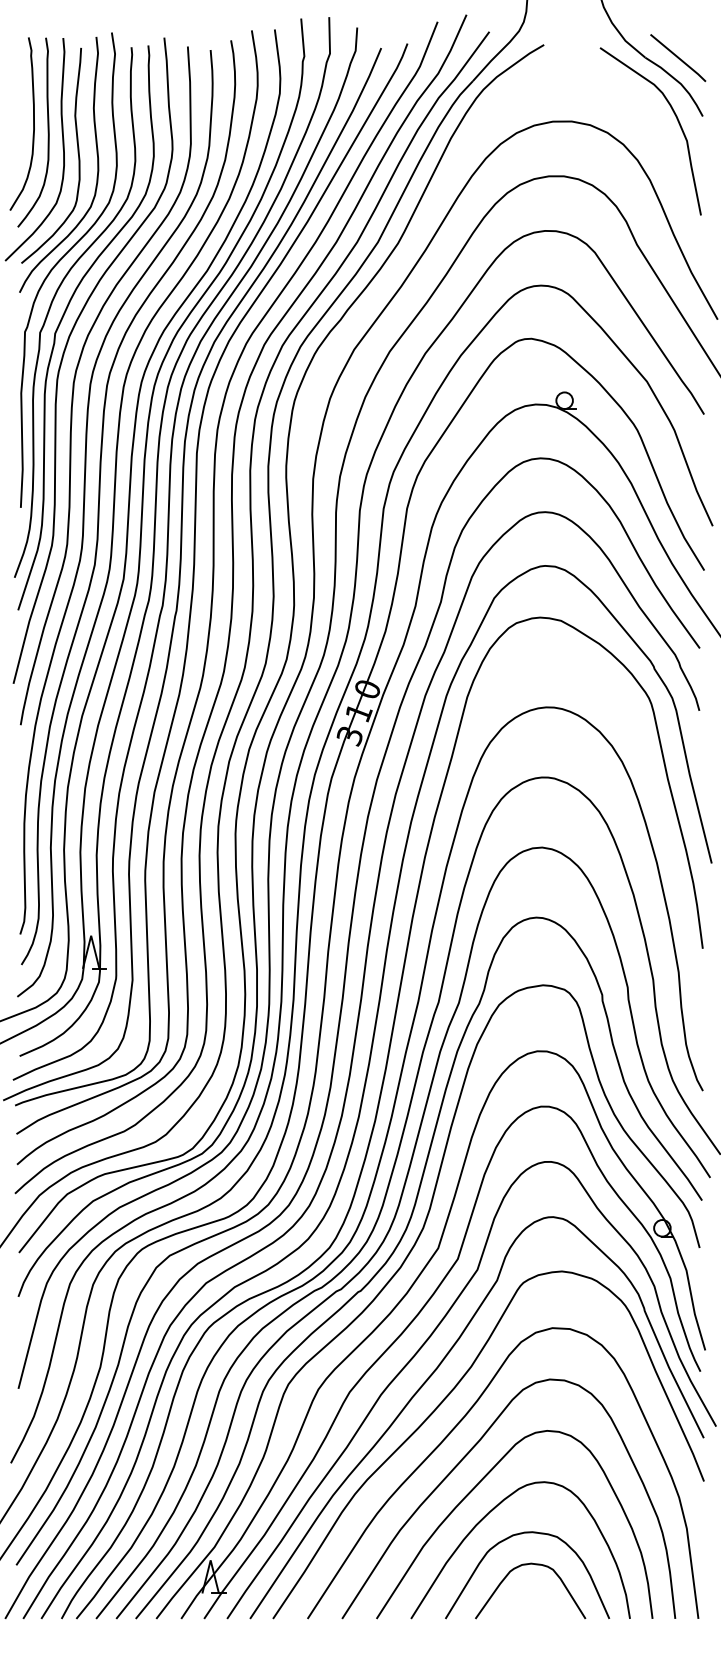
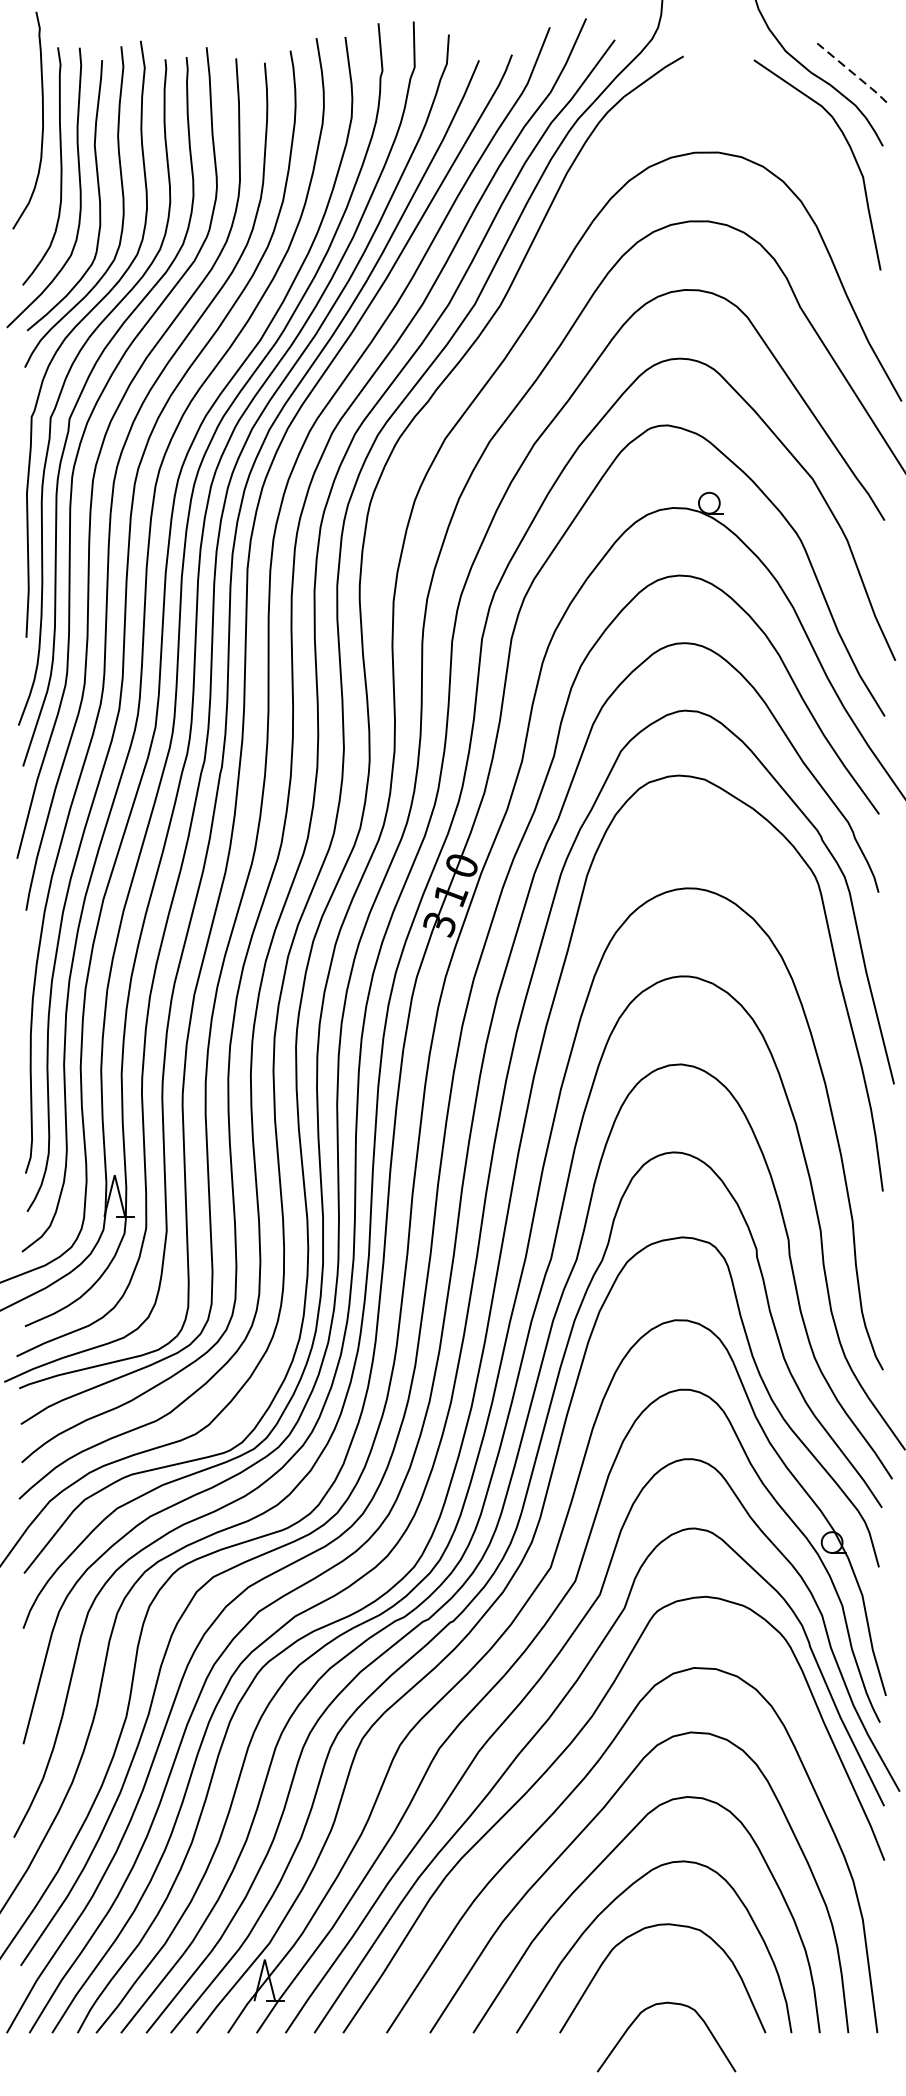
line: (678, 57) -> (852, 72), solid -> dashed
curve: (33, 123) -> (42, 119), moved
curve: (527, 1565) -> (662, 2004), moved

